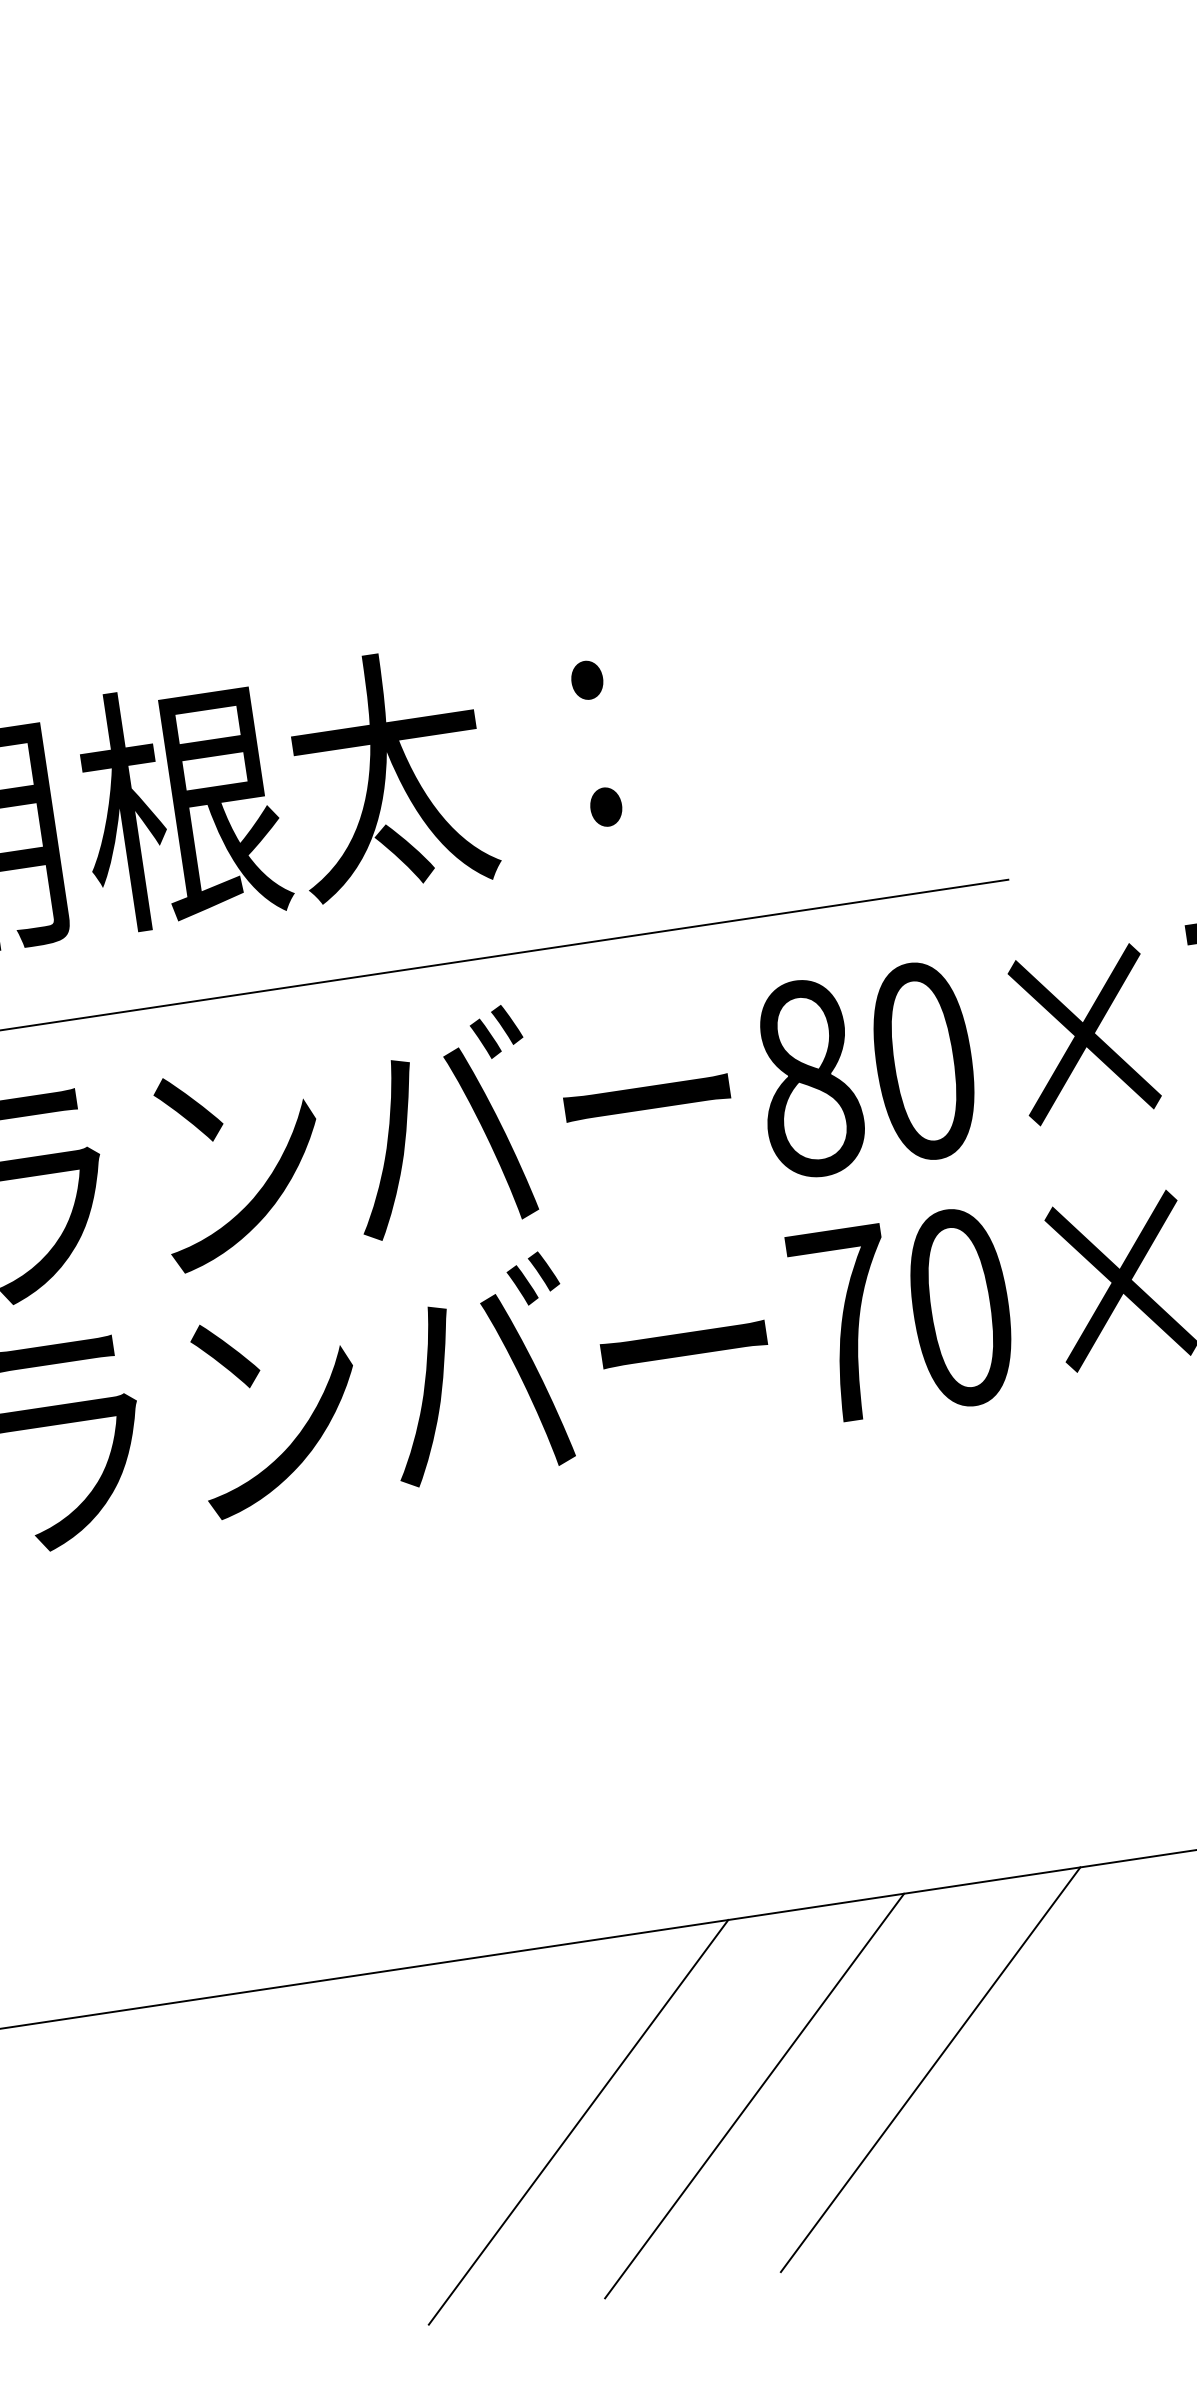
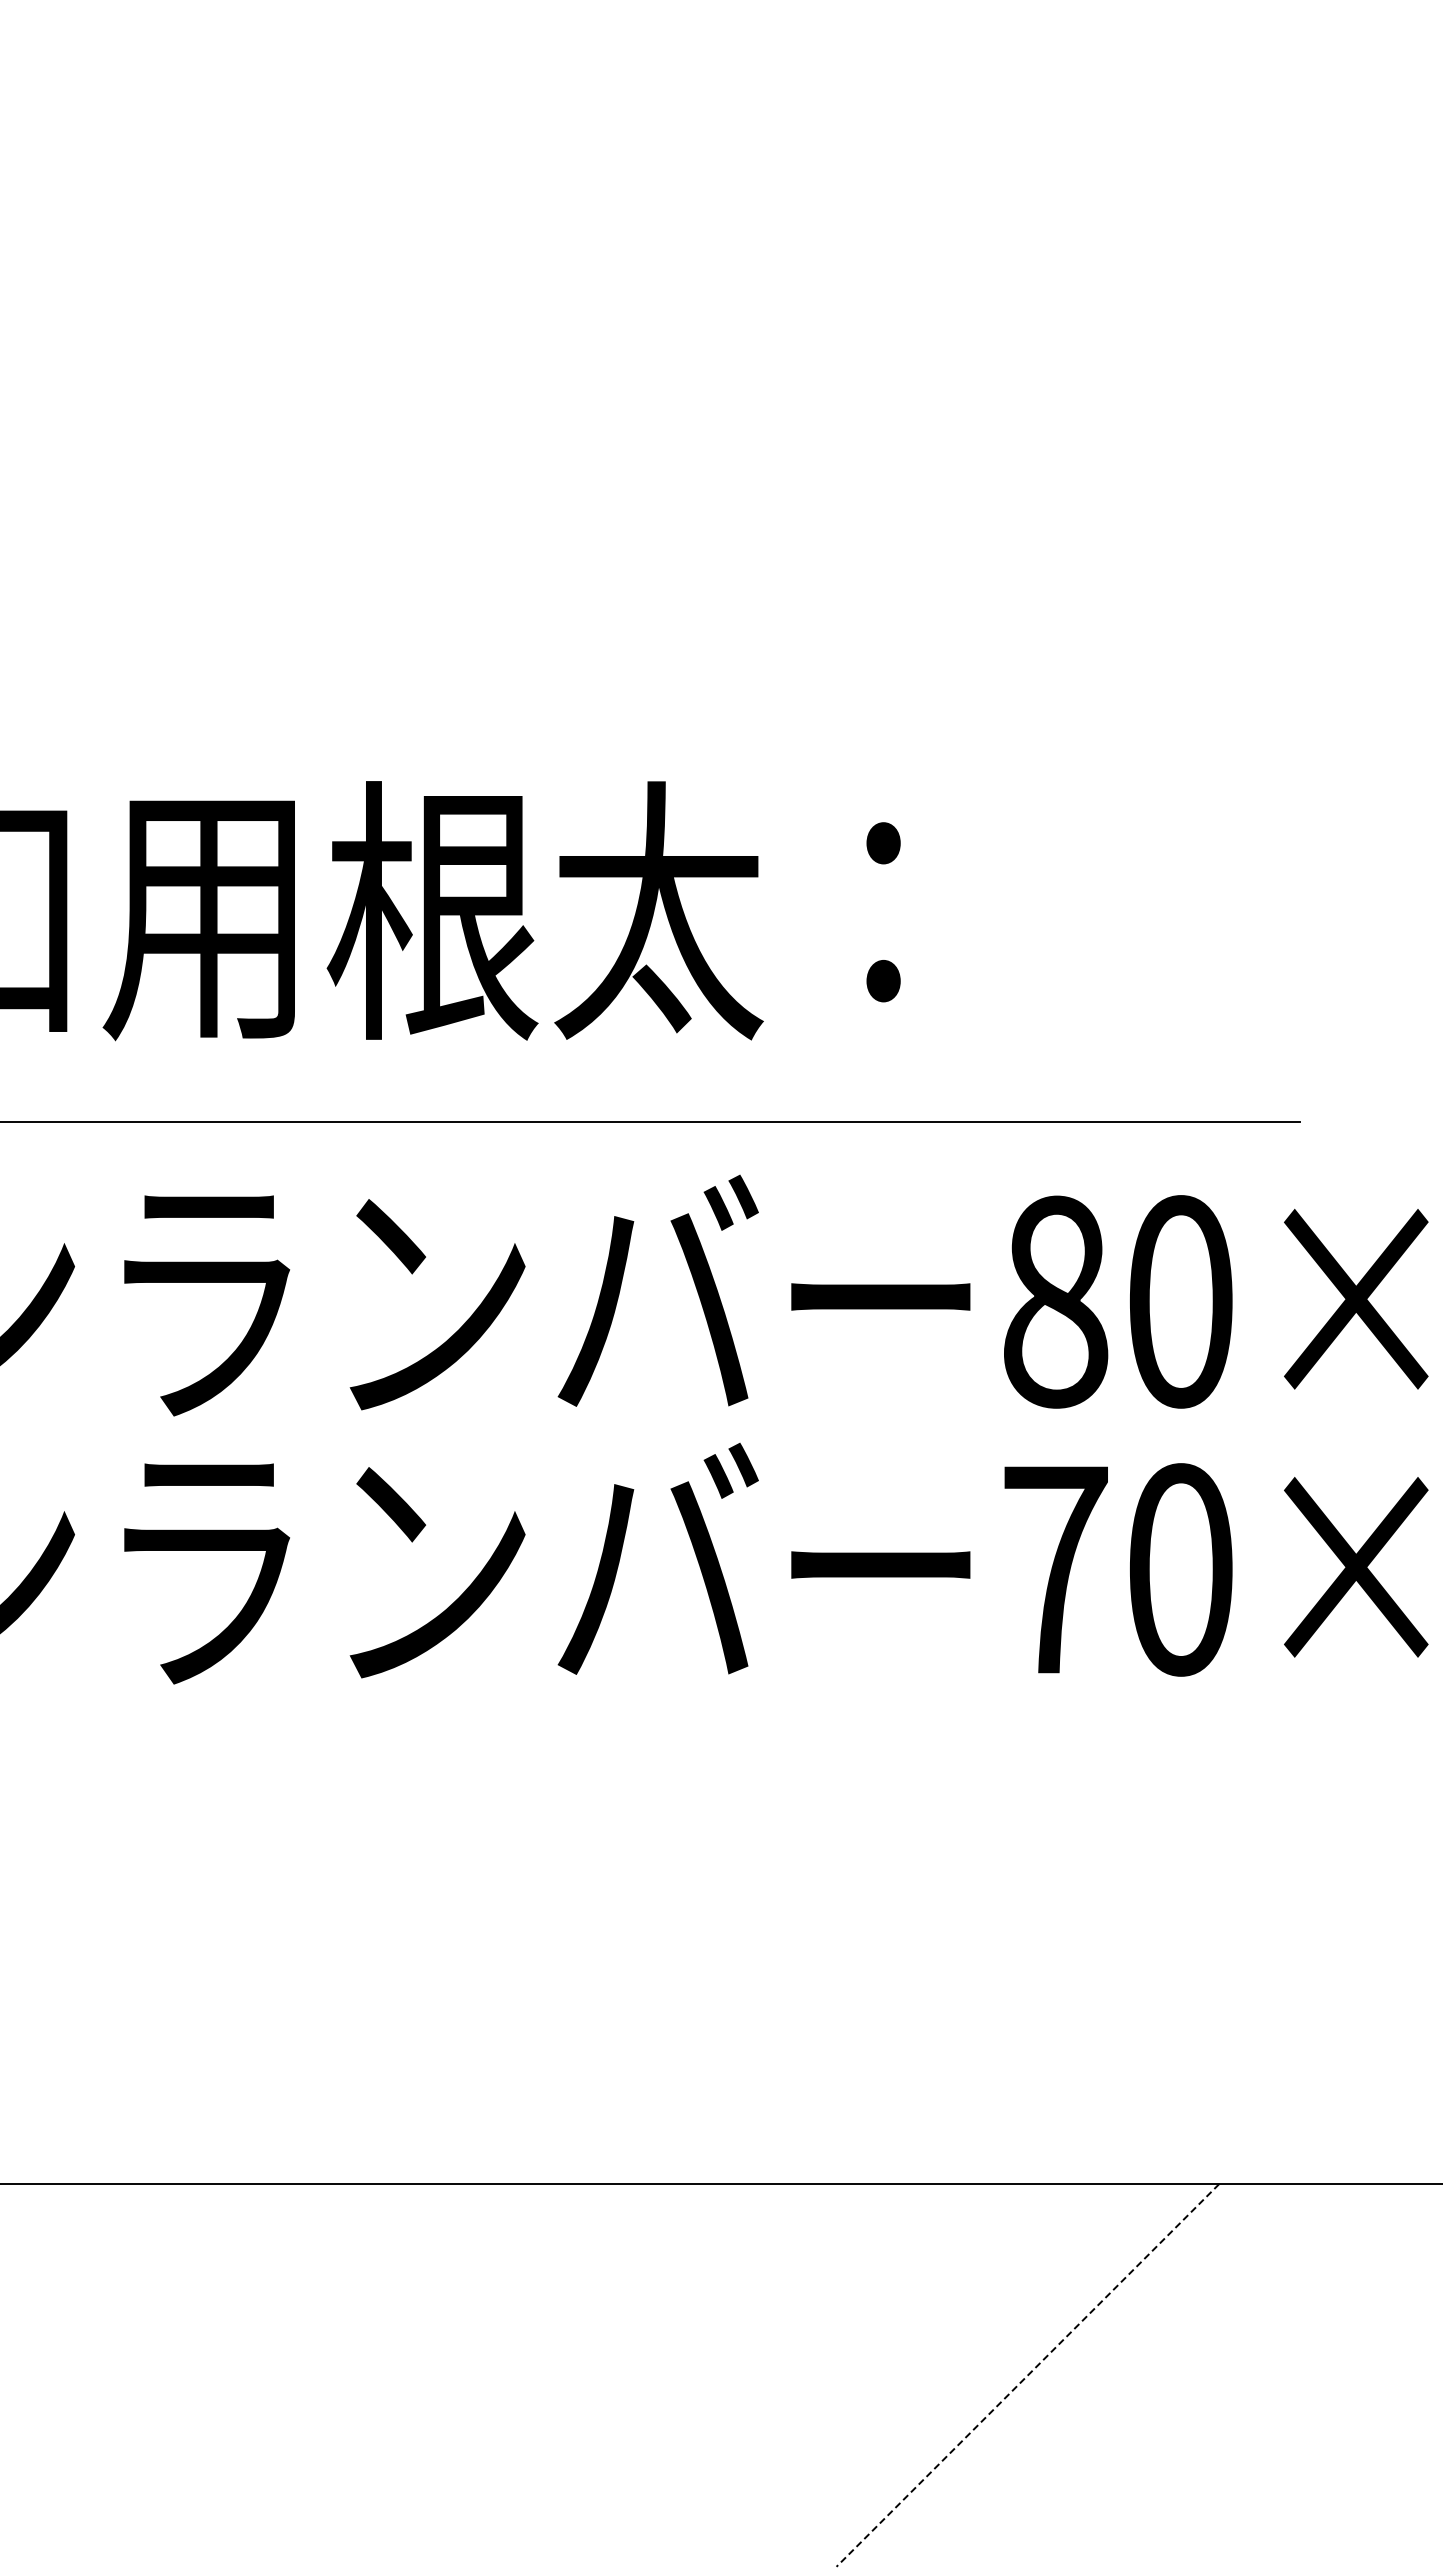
line: (930, 2069) -> (1027, 2375), solid -> dashed
line: (754, 2096) -> (836, 2375), removed
line: (577, 2122) -> (644, 2375), removed

